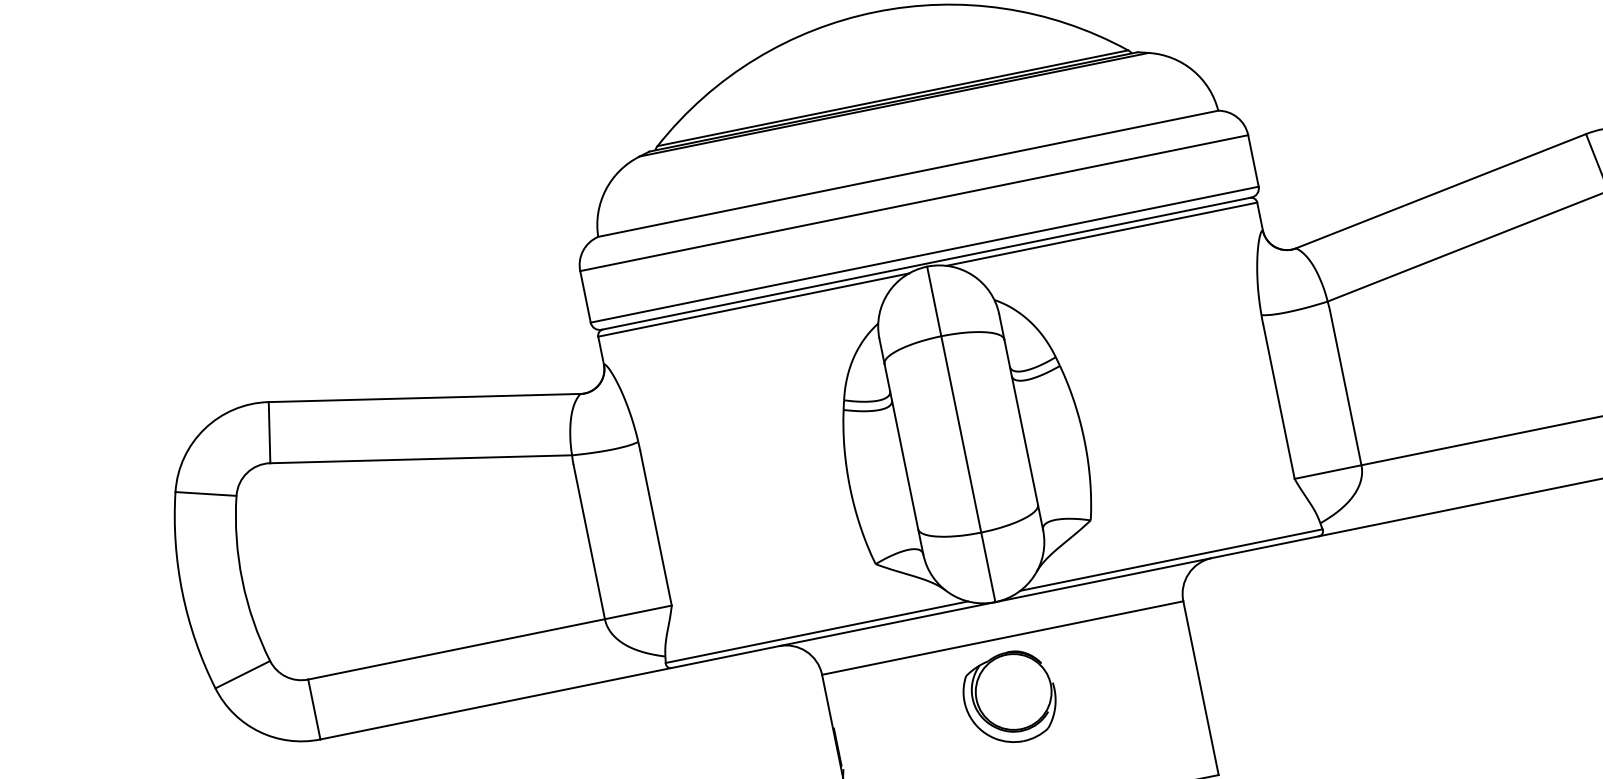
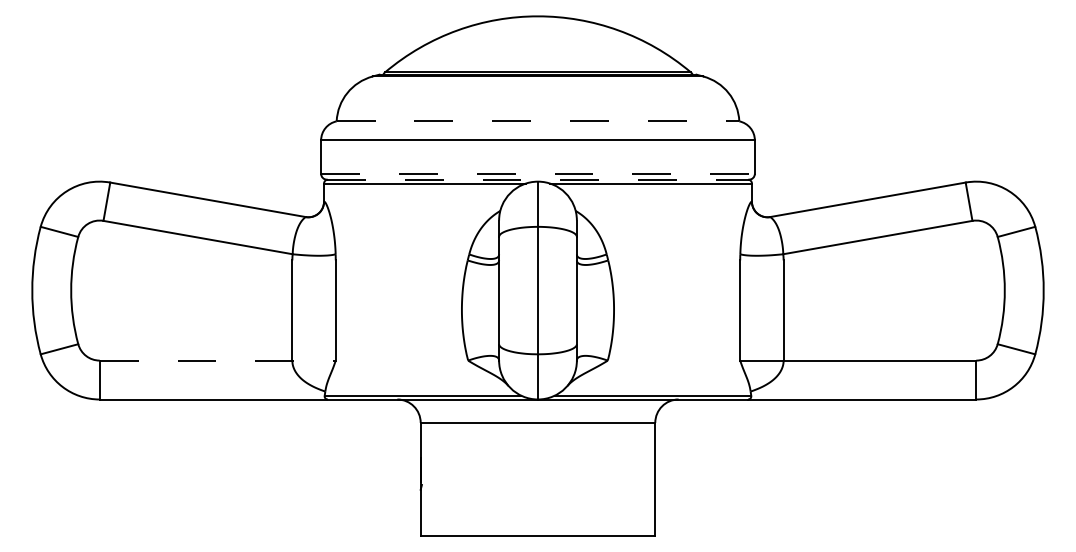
line: (909, 173) -> (538, 121), solid -> dashed
line: (925, 253) -> (538, 173), solid -> dashed
line: (927, 263) -> (538, 179), solid -> dashed
line: (491, 642) -> (218, 360), solid -> dashed
part: (1009, 697) -> (534, 460), removed

